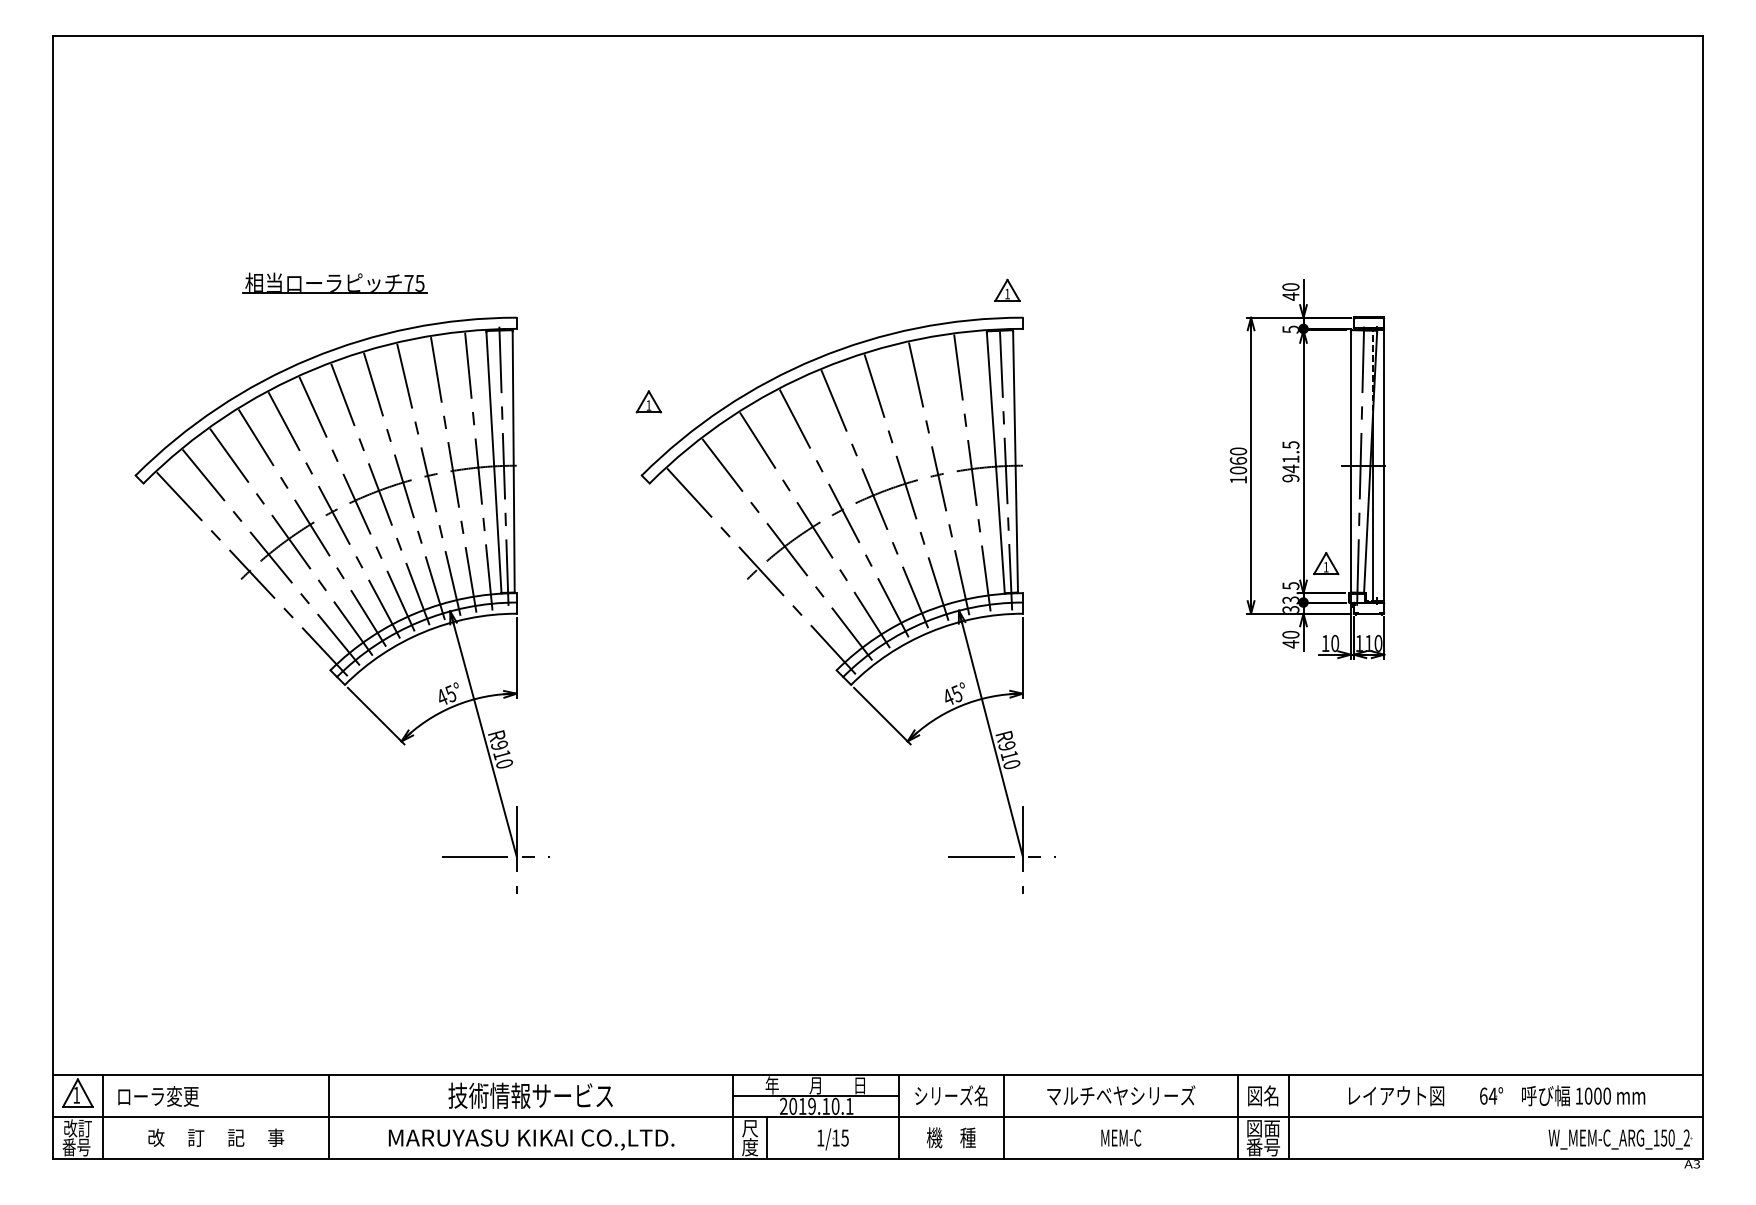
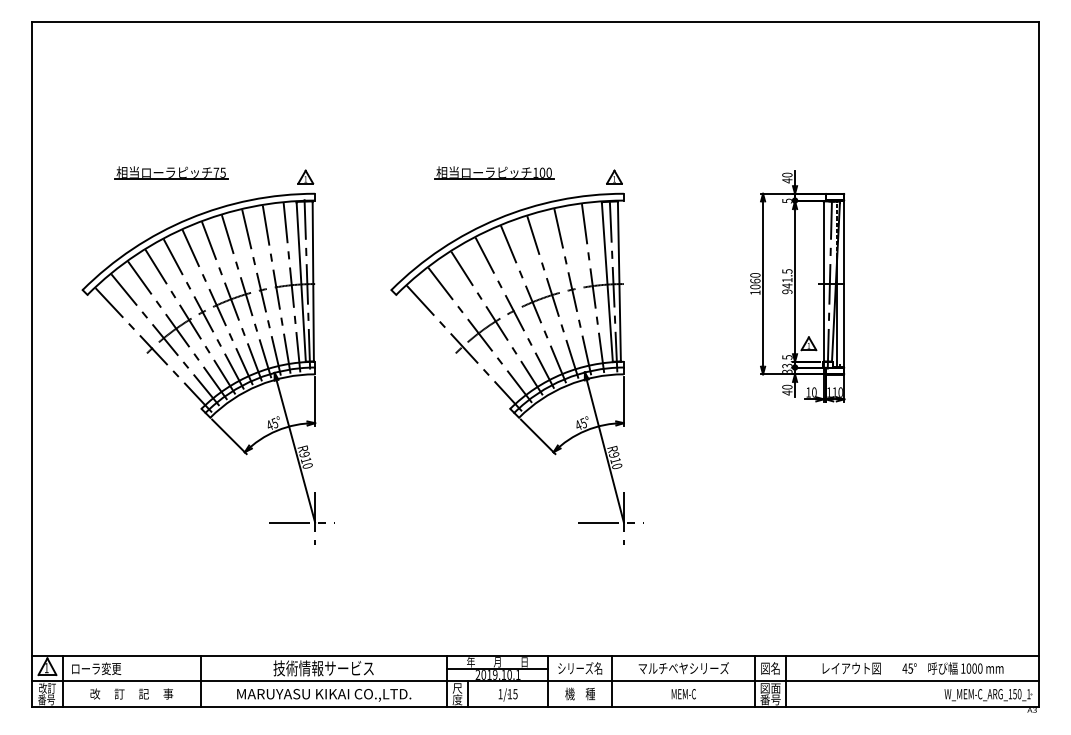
part: (335, 282) -> (171, 172), moved
part: (810, 282) -> (494, 172), added
part: (648, 400) -> (305, 176), moved
text: (1487, 1095) -> (907, 668), 64° -> 45°
text: (1686, 1138) -> (1028, 694), W_MEM-C_ARG_150_2 -> W_MEM-C_ARG_150_1

